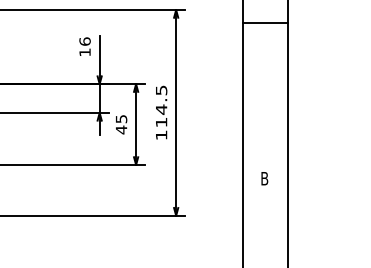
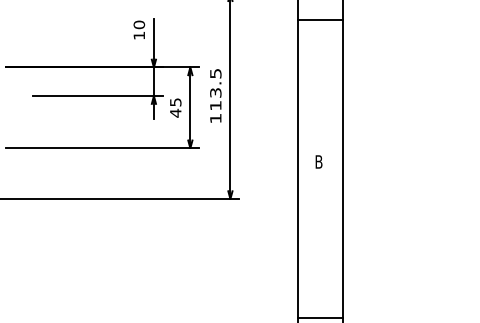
line: (265, 23) -> (319, 20), moved
text: (84, 41) -> (138, 24), 16 -> 10
text: (161, 109) -> (215, 92), 114.5 -> 113.5

